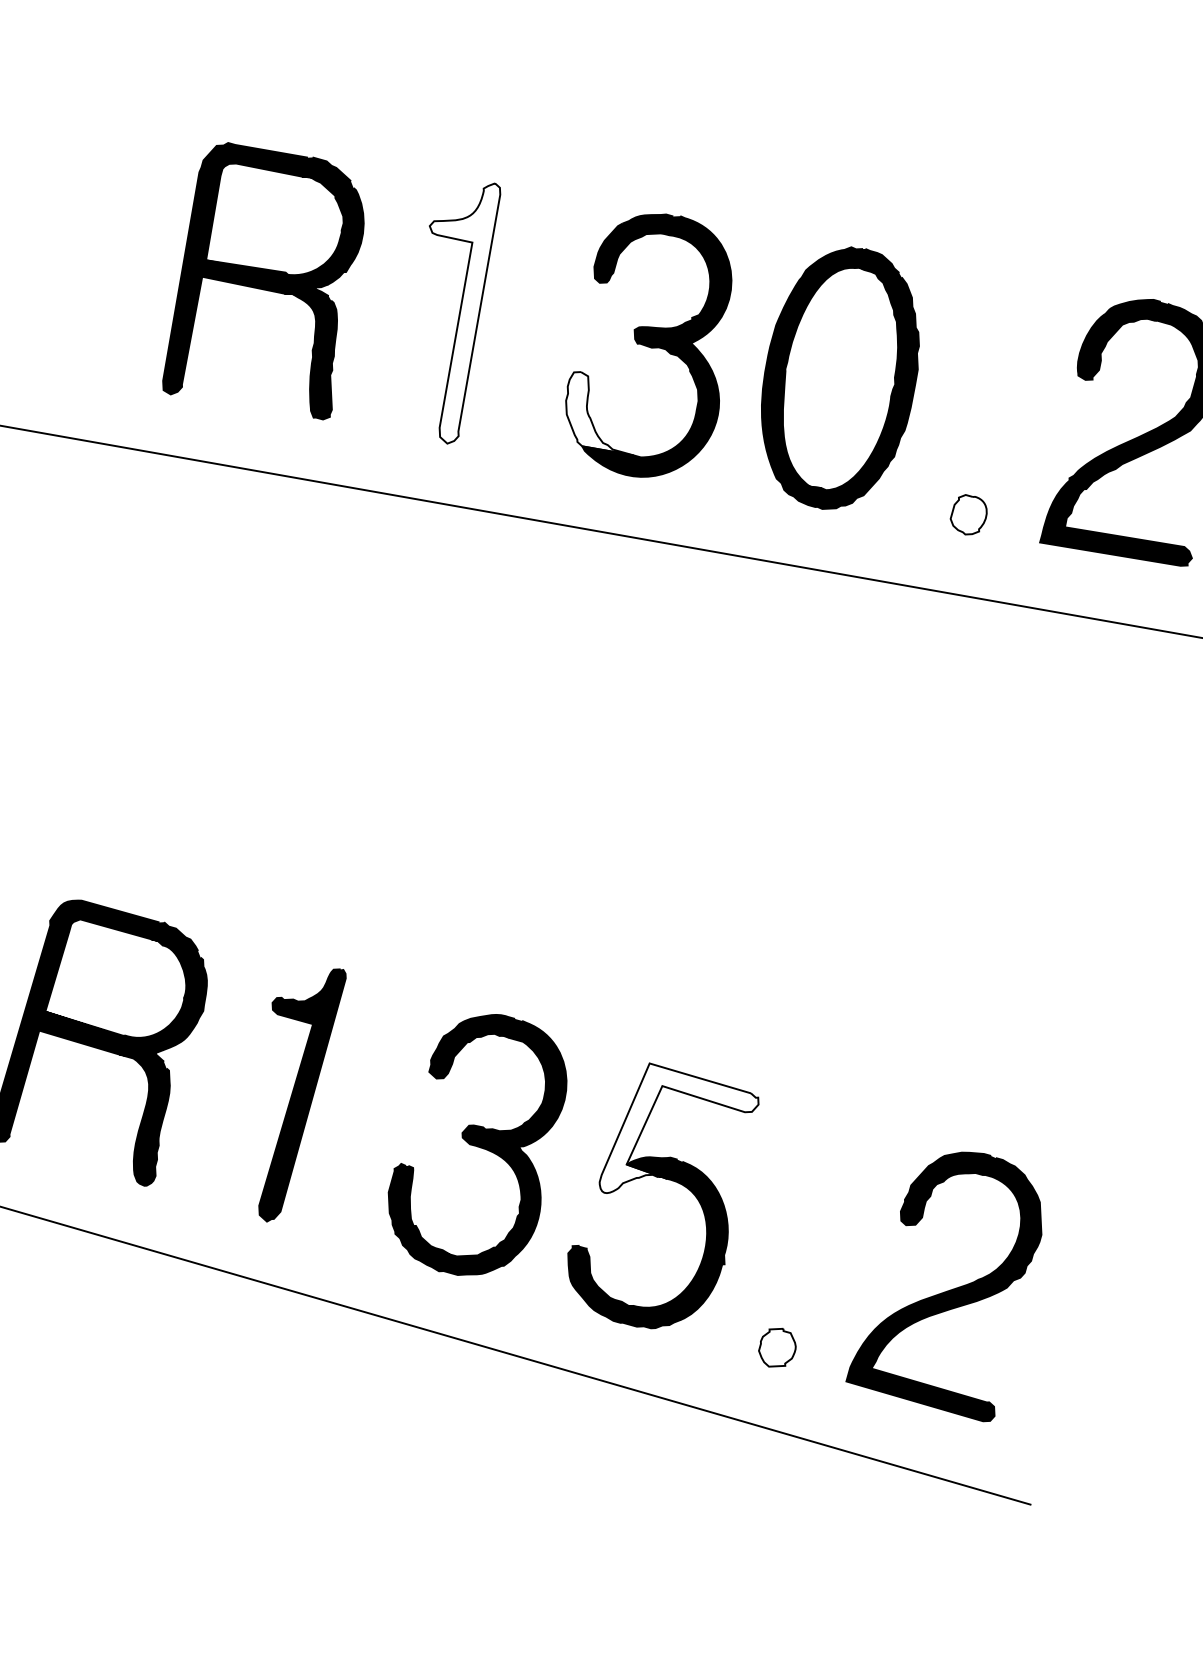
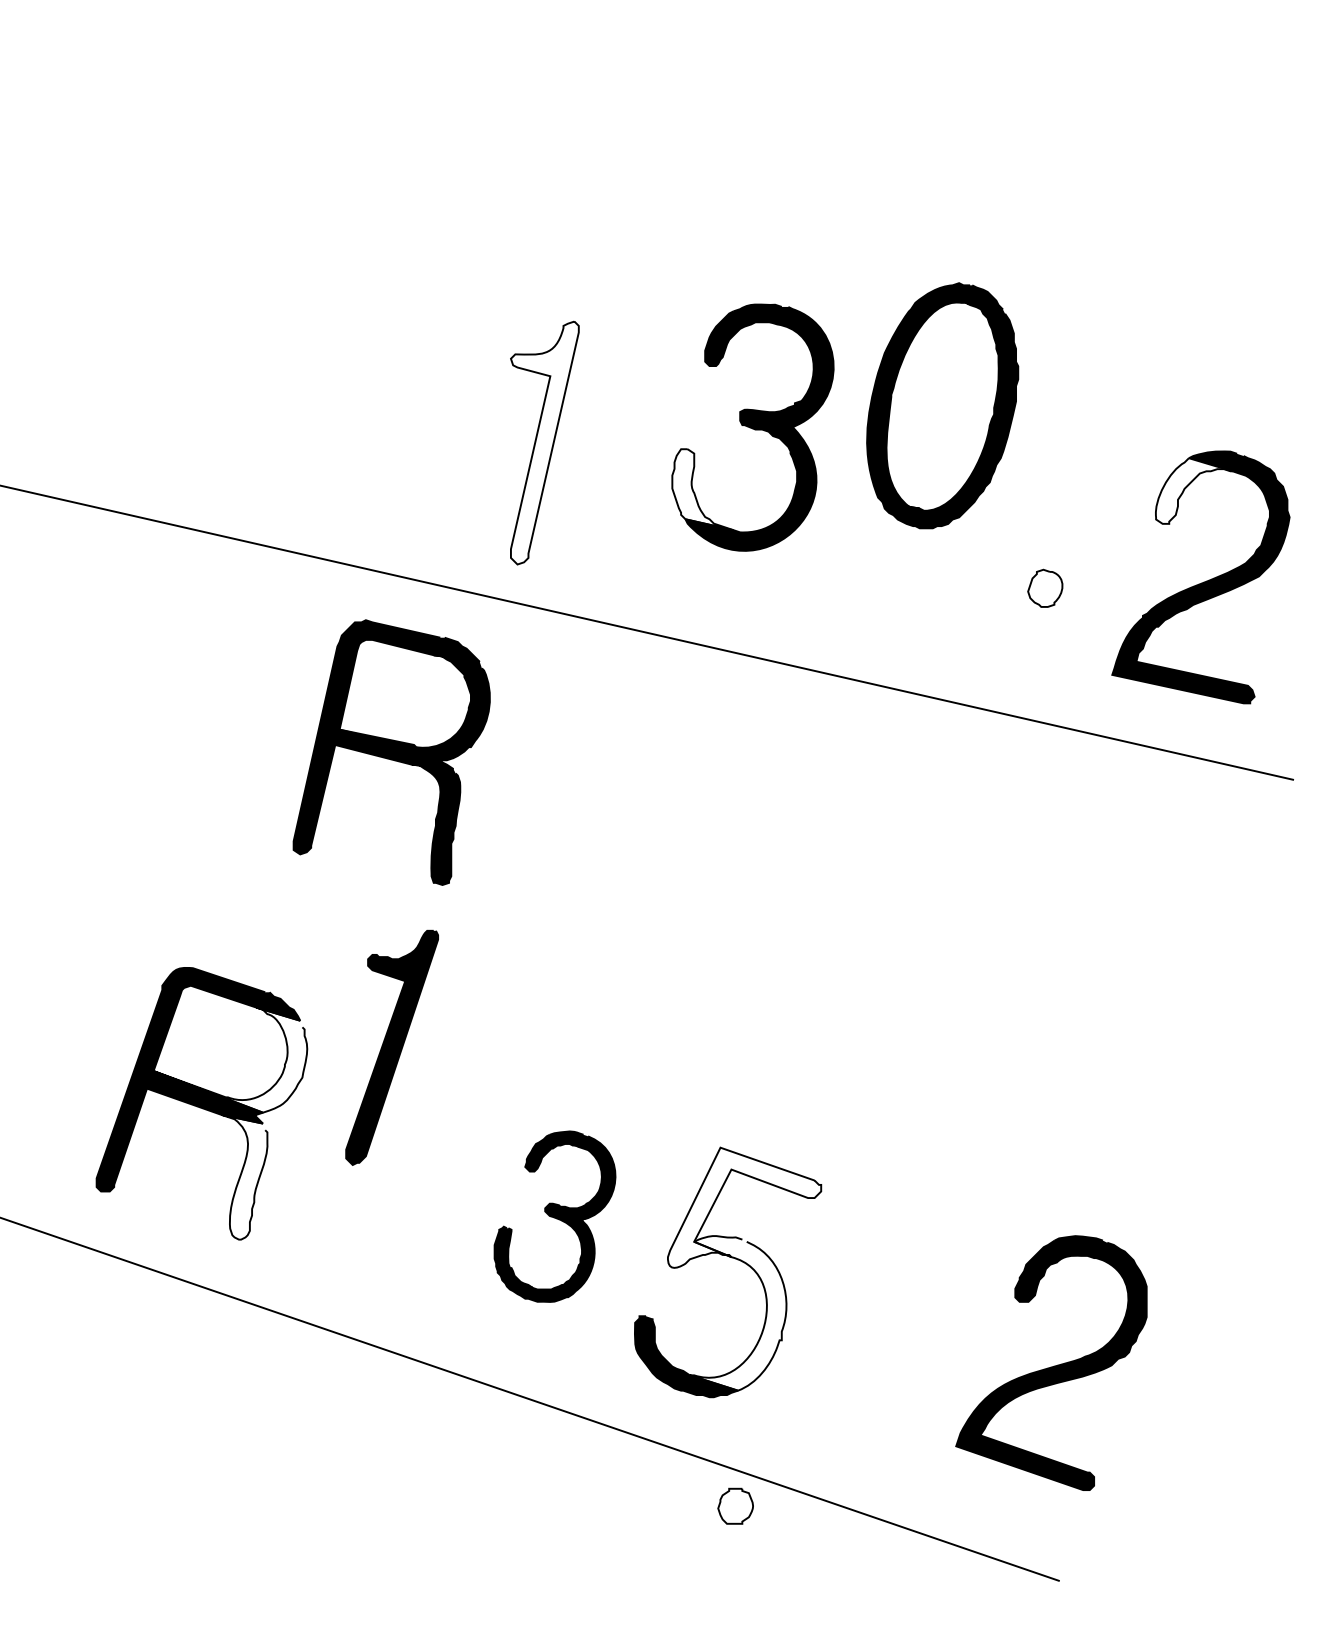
part: (262, 281) -> (391, 752), moved
part: (469, 313) -> (544, 442), moved
fill: (1116, 342) -> (1193, 490), removed
part: (648, 345) -> (752, 427), moved
part: (840, 377) -> (942, 405), moved
part: (968, 513) -> (1045, 587), moved
fill: (126, 995) -> (230, 1059), removed
part: (301, 1095) -> (391, 1047), moved
fill: (147, 1118) -> (244, 1176), removed
part: (477, 1144) -> (554, 1216), size x0.7
fill: (676, 1238) -> (737, 1313), removed
part: (943, 1287) -> (1051, 1362), moved
part: (777, 1346) -> (735, 1505), moved

